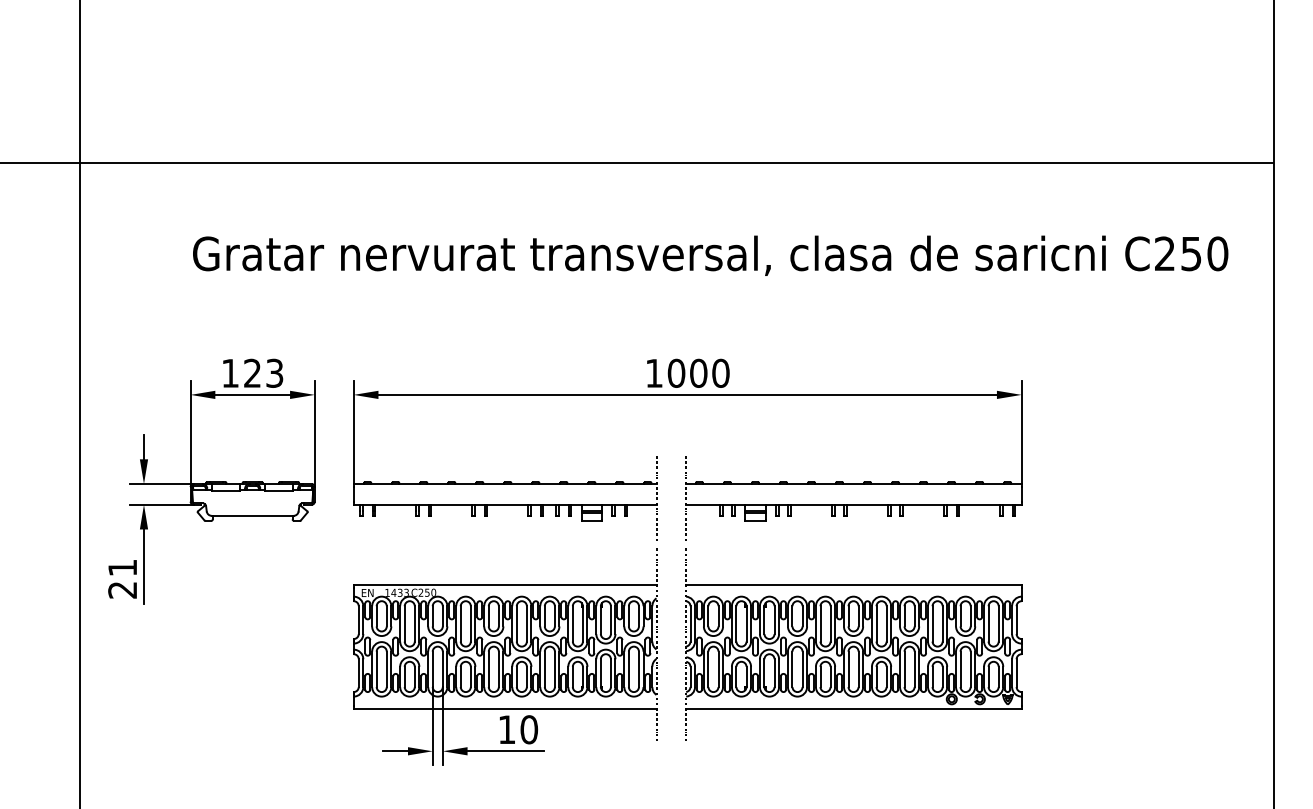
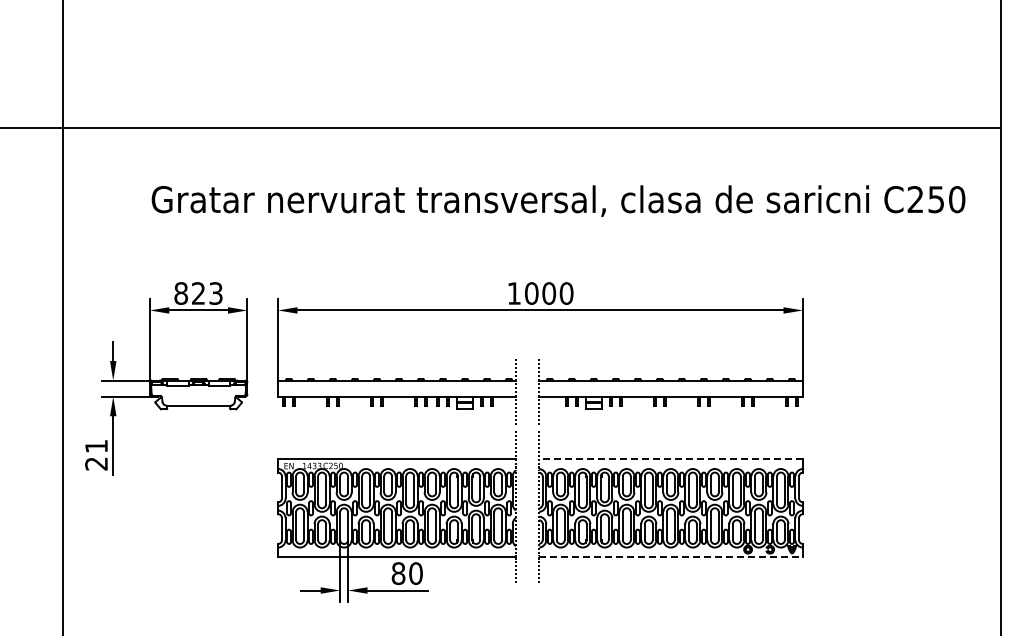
text: (229, 373) -> (180, 293), 123 -> 823
line: (854, 584) -> (671, 459), solid -> dashed
line: (854, 709) -> (671, 557), solid -> dashed
text: (506, 729) -> (398, 573), 10 -> 80

